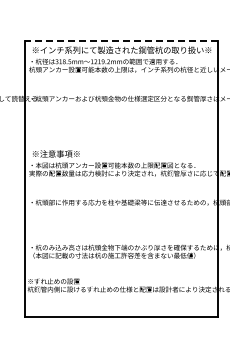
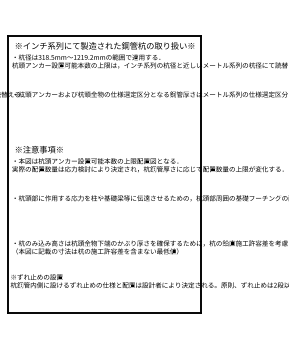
line: (121, 40) -> (104, 36), dashed -> solid

